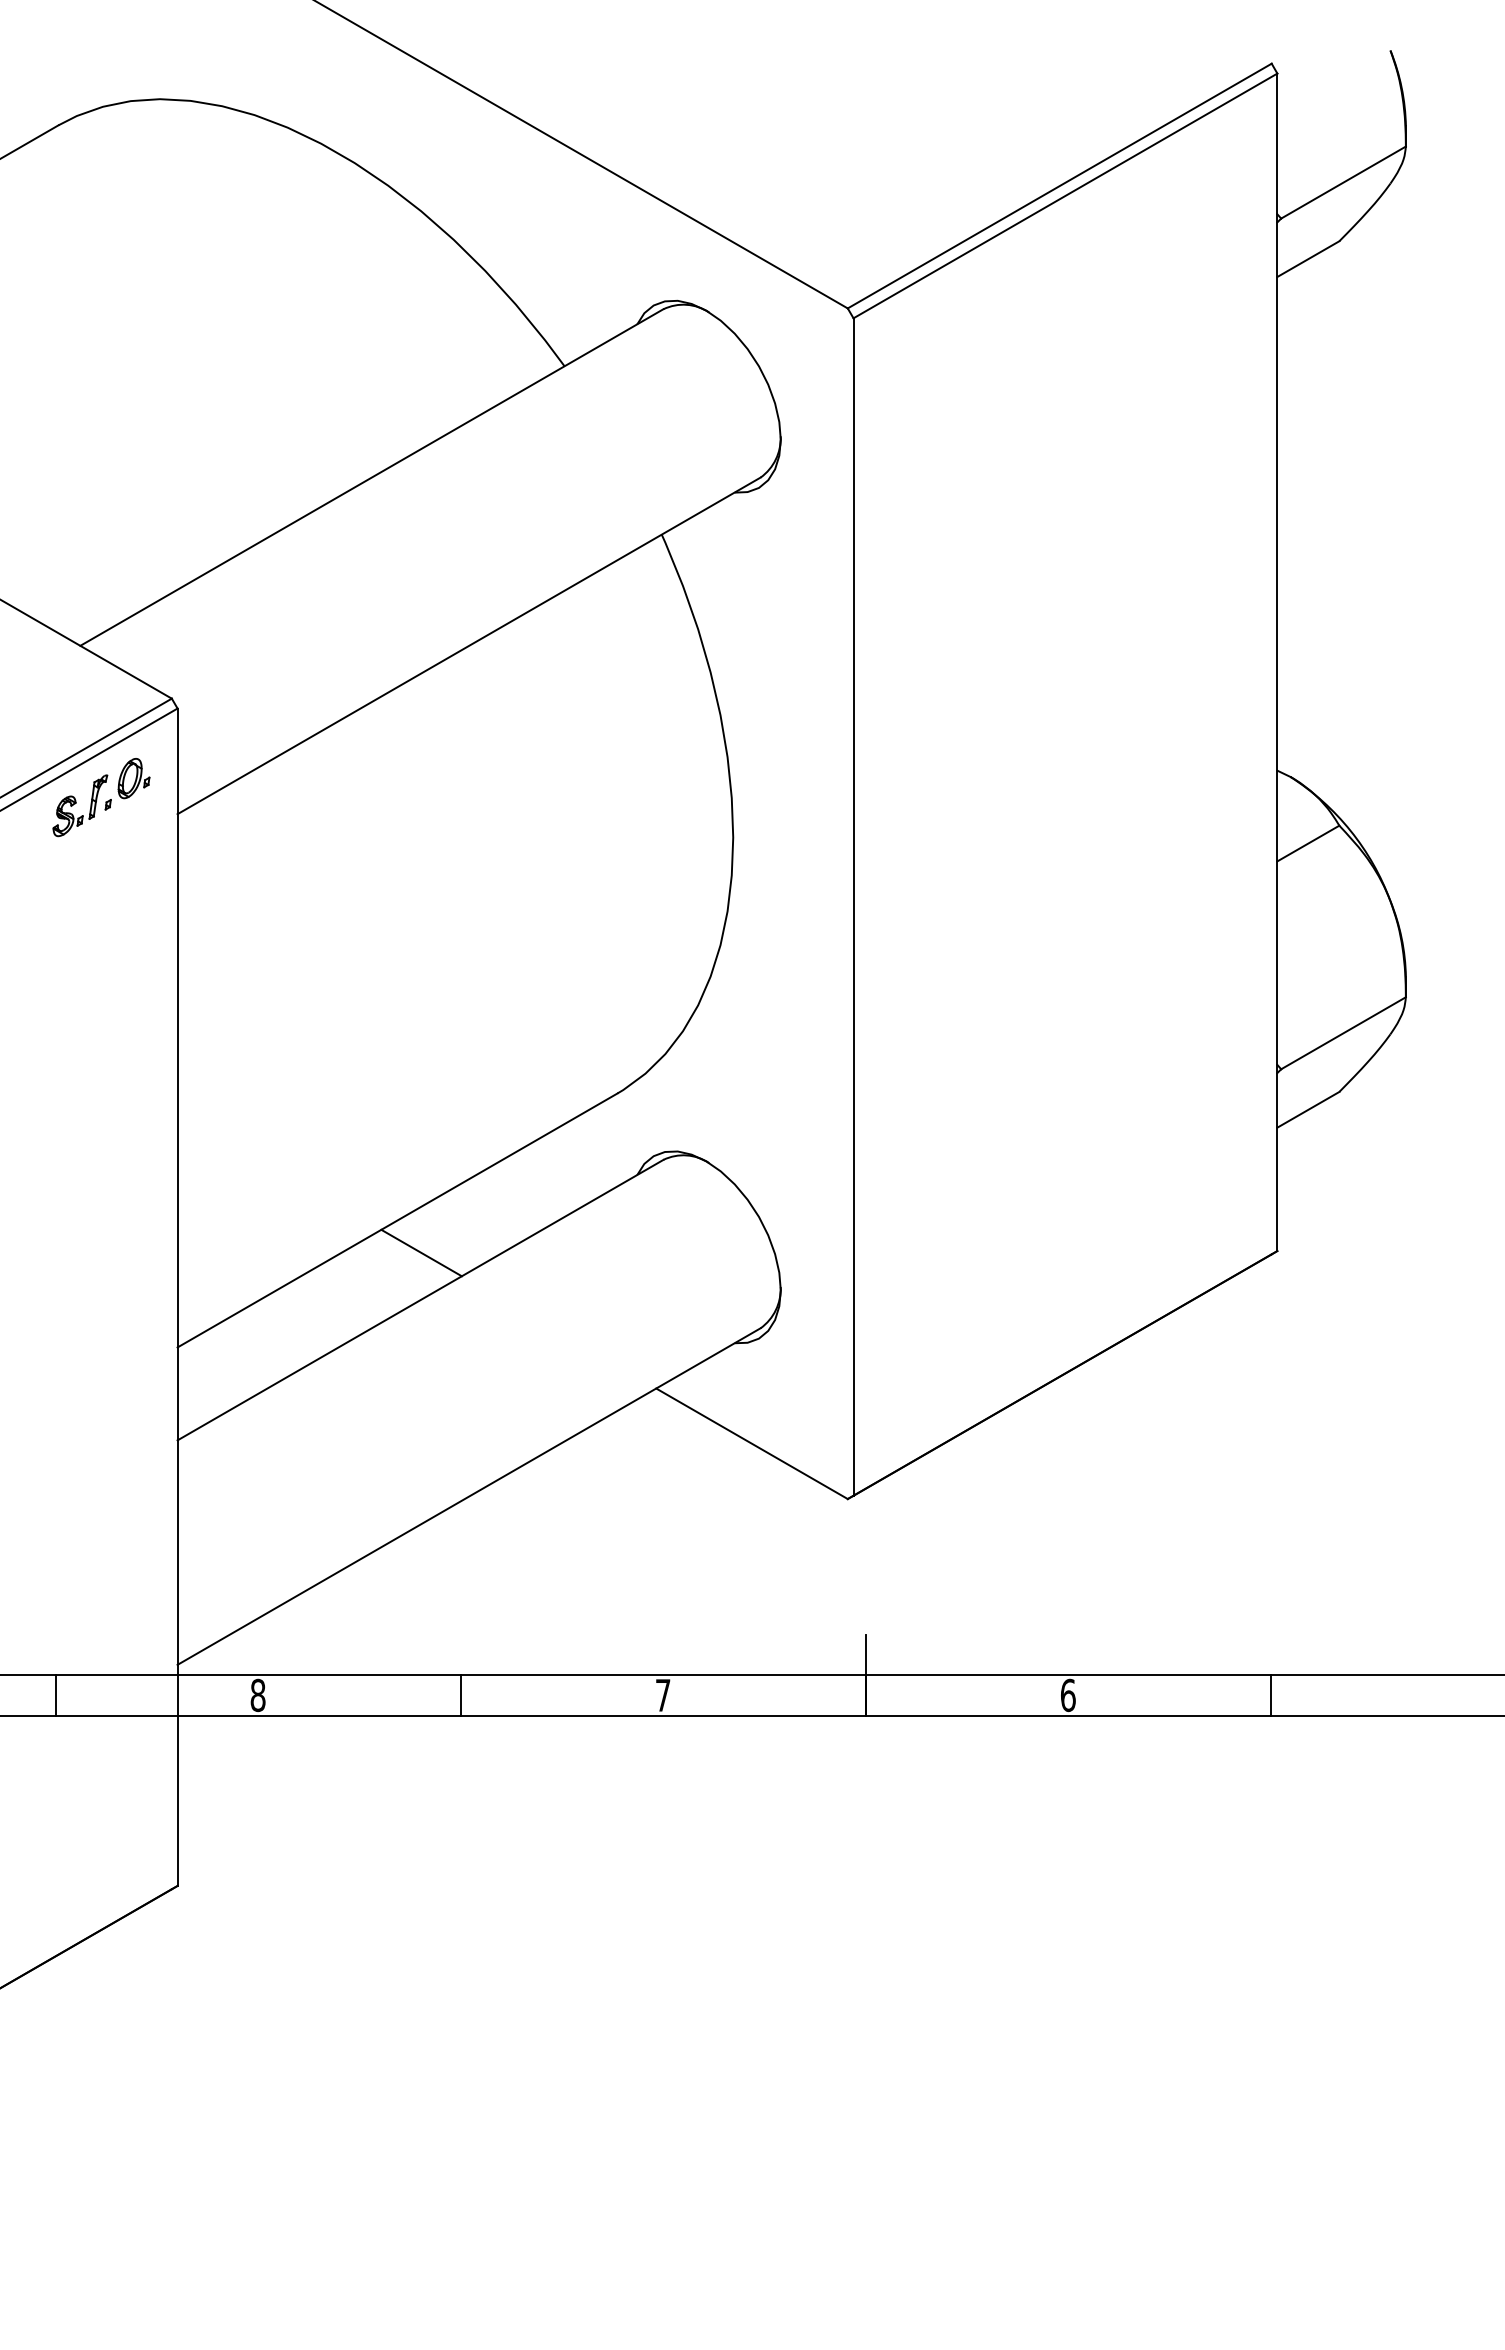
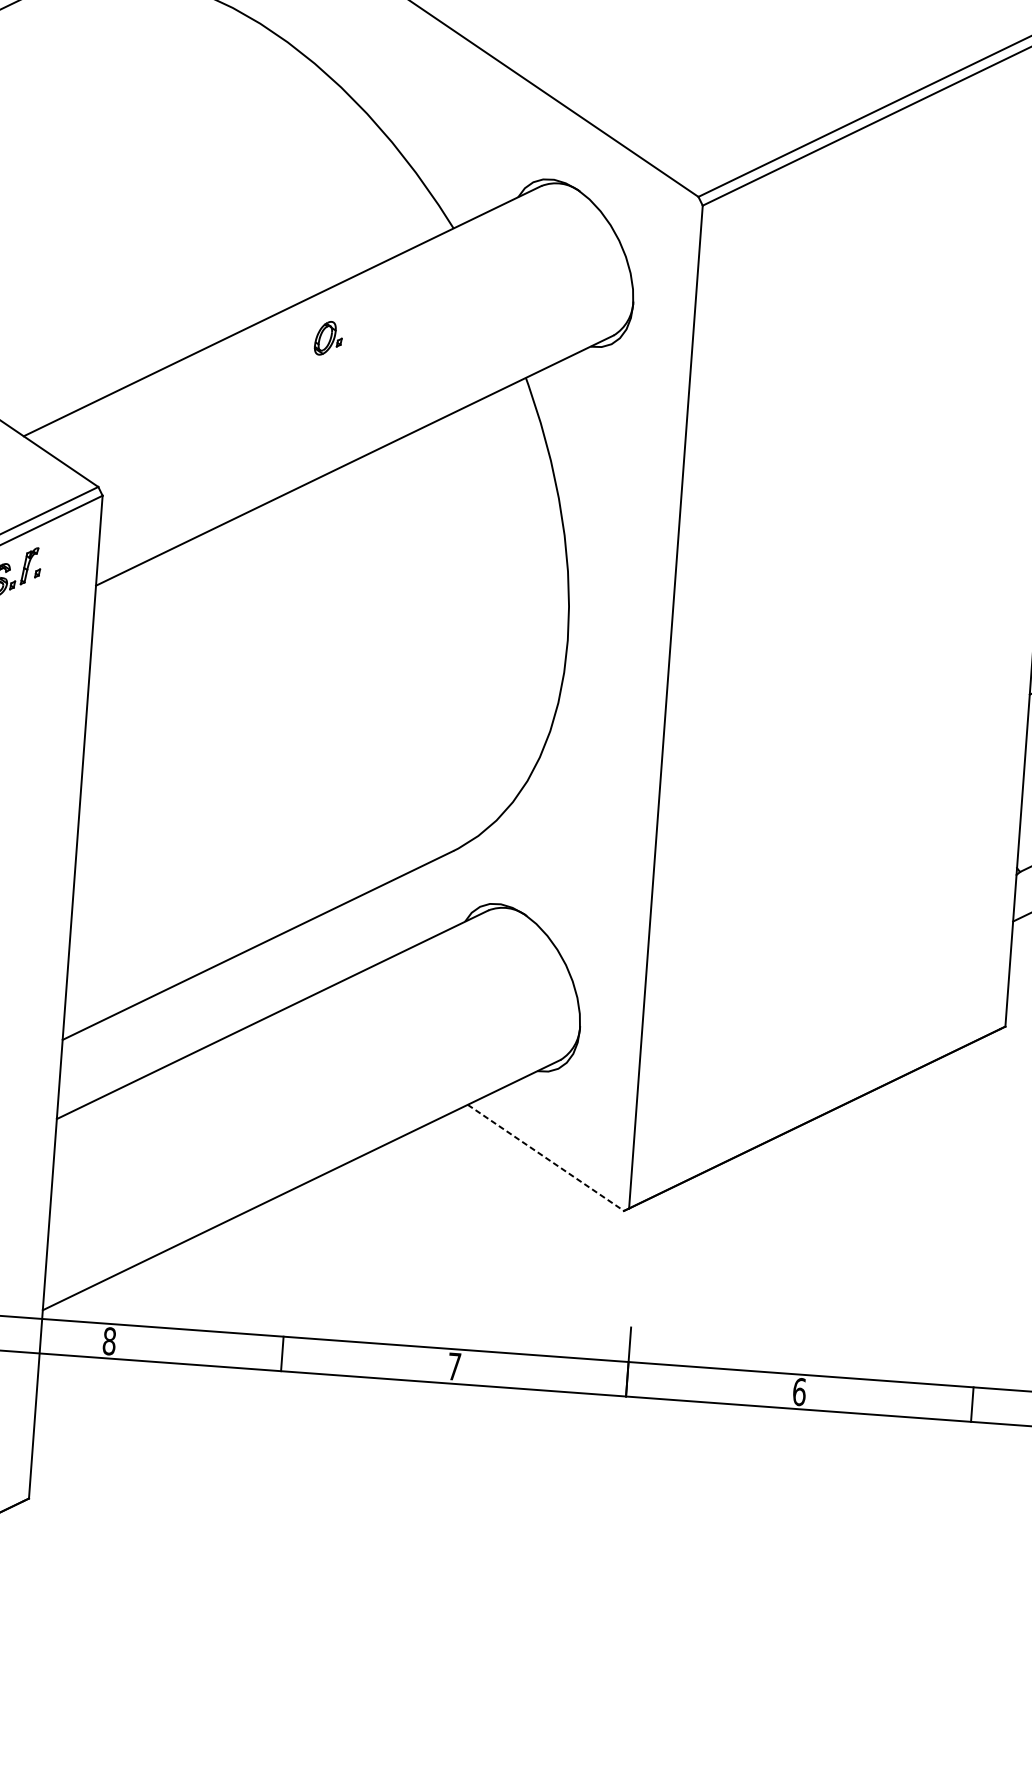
part: (133, 778) -> (328, 338), moved
line: (421, 1252) -> (276, 974), removed
line: (752, 1443) -> (546, 1157), solid -> dashed

